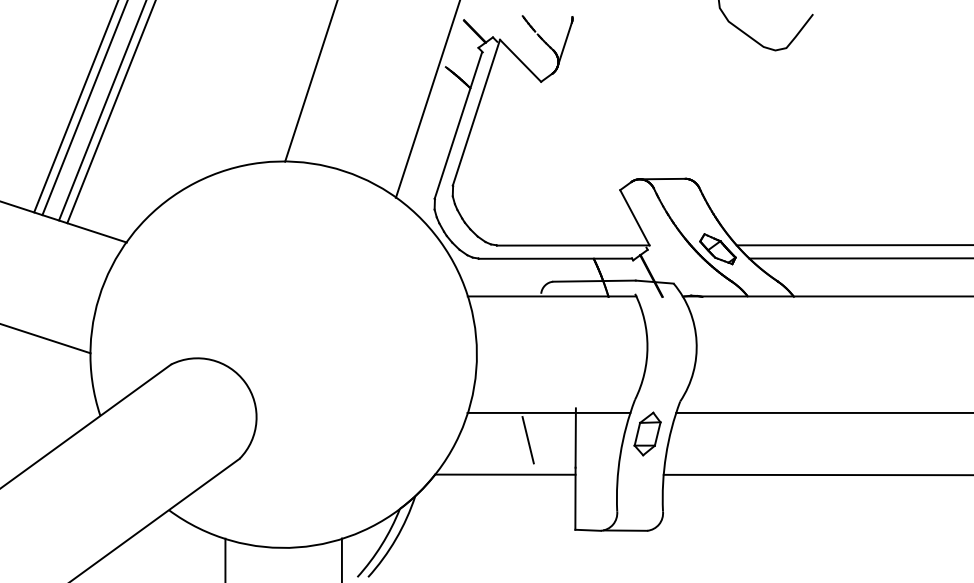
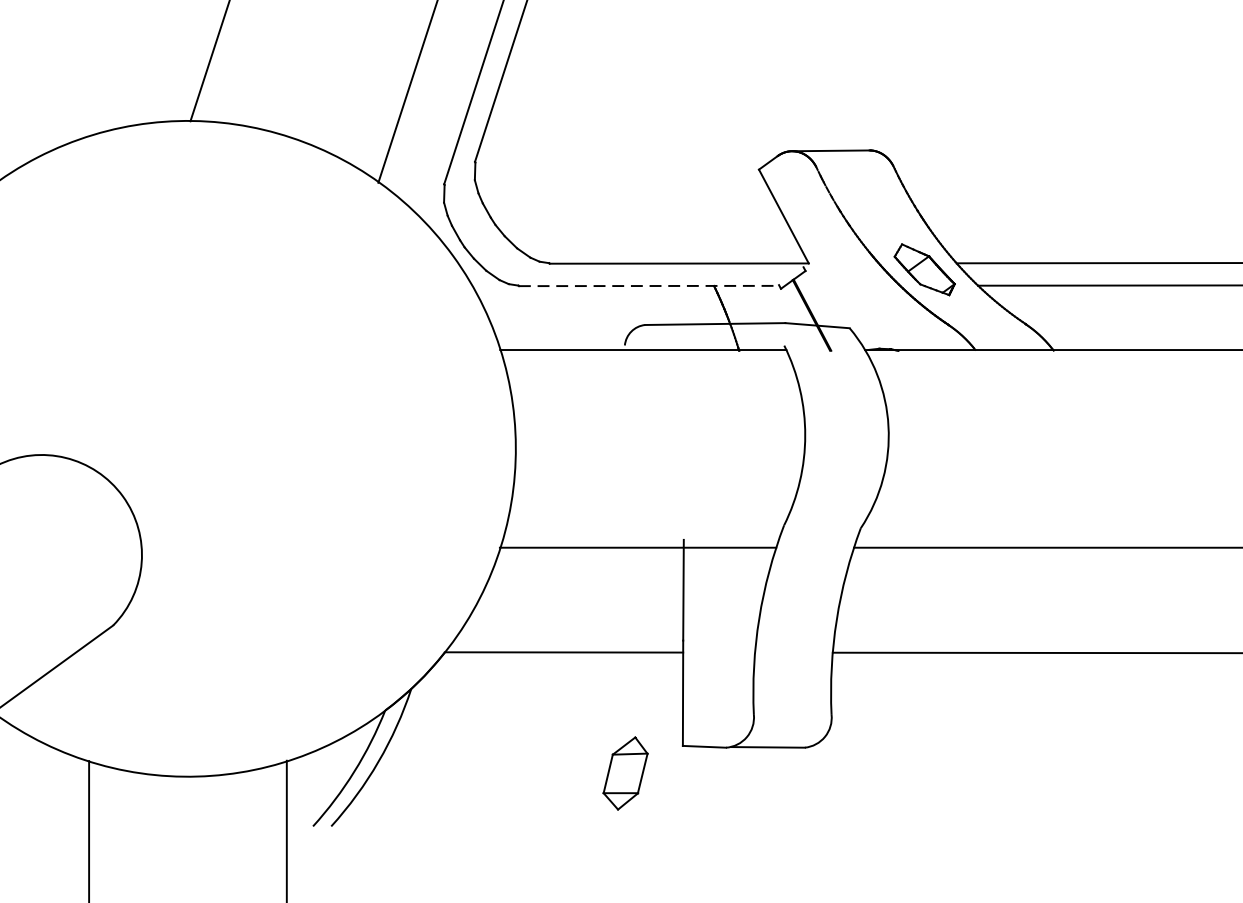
line: (555, 258) -> (649, 285), solid -> dashed
part: (647, 433) -> (625, 772), moved
line: (527, 440) -> (601, 594), removed

